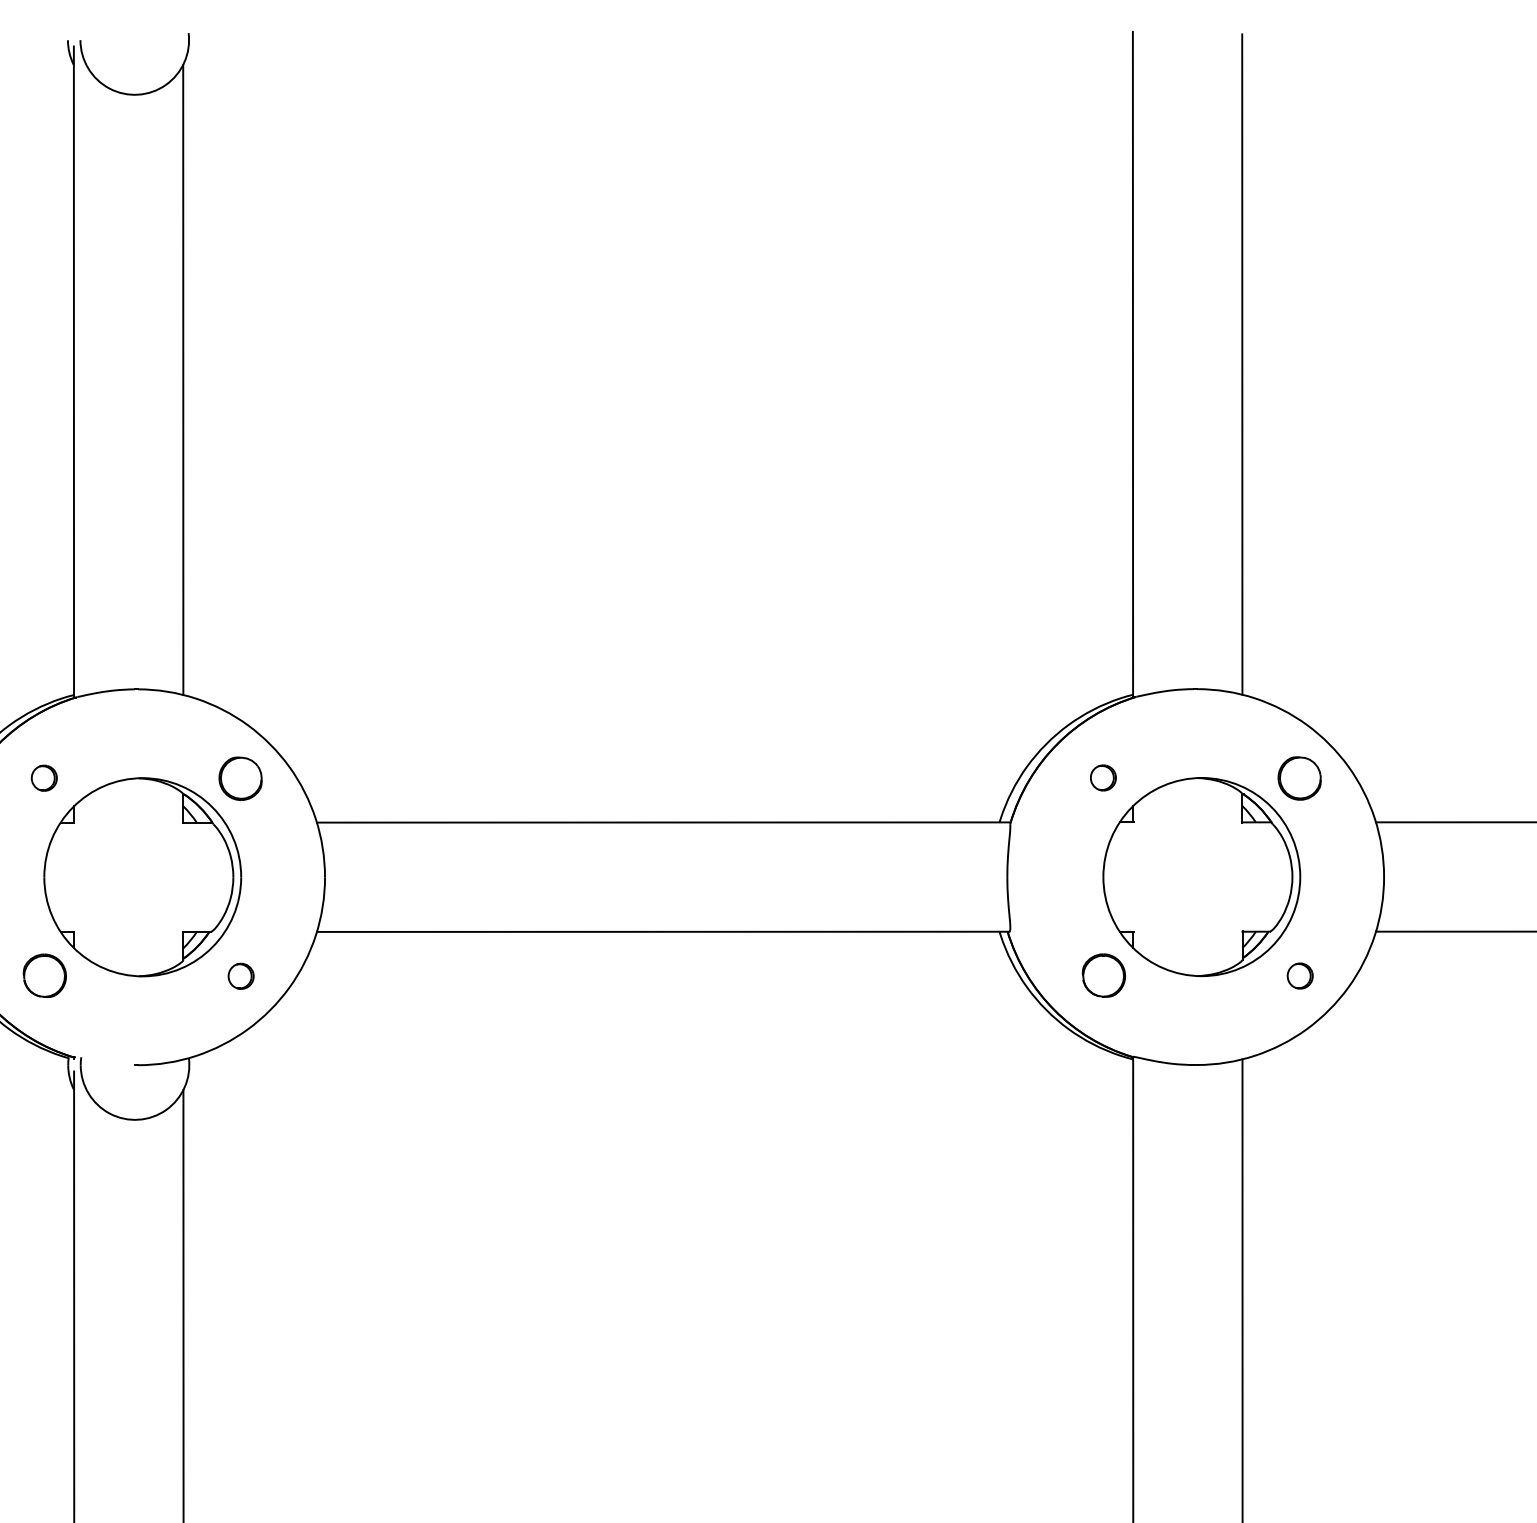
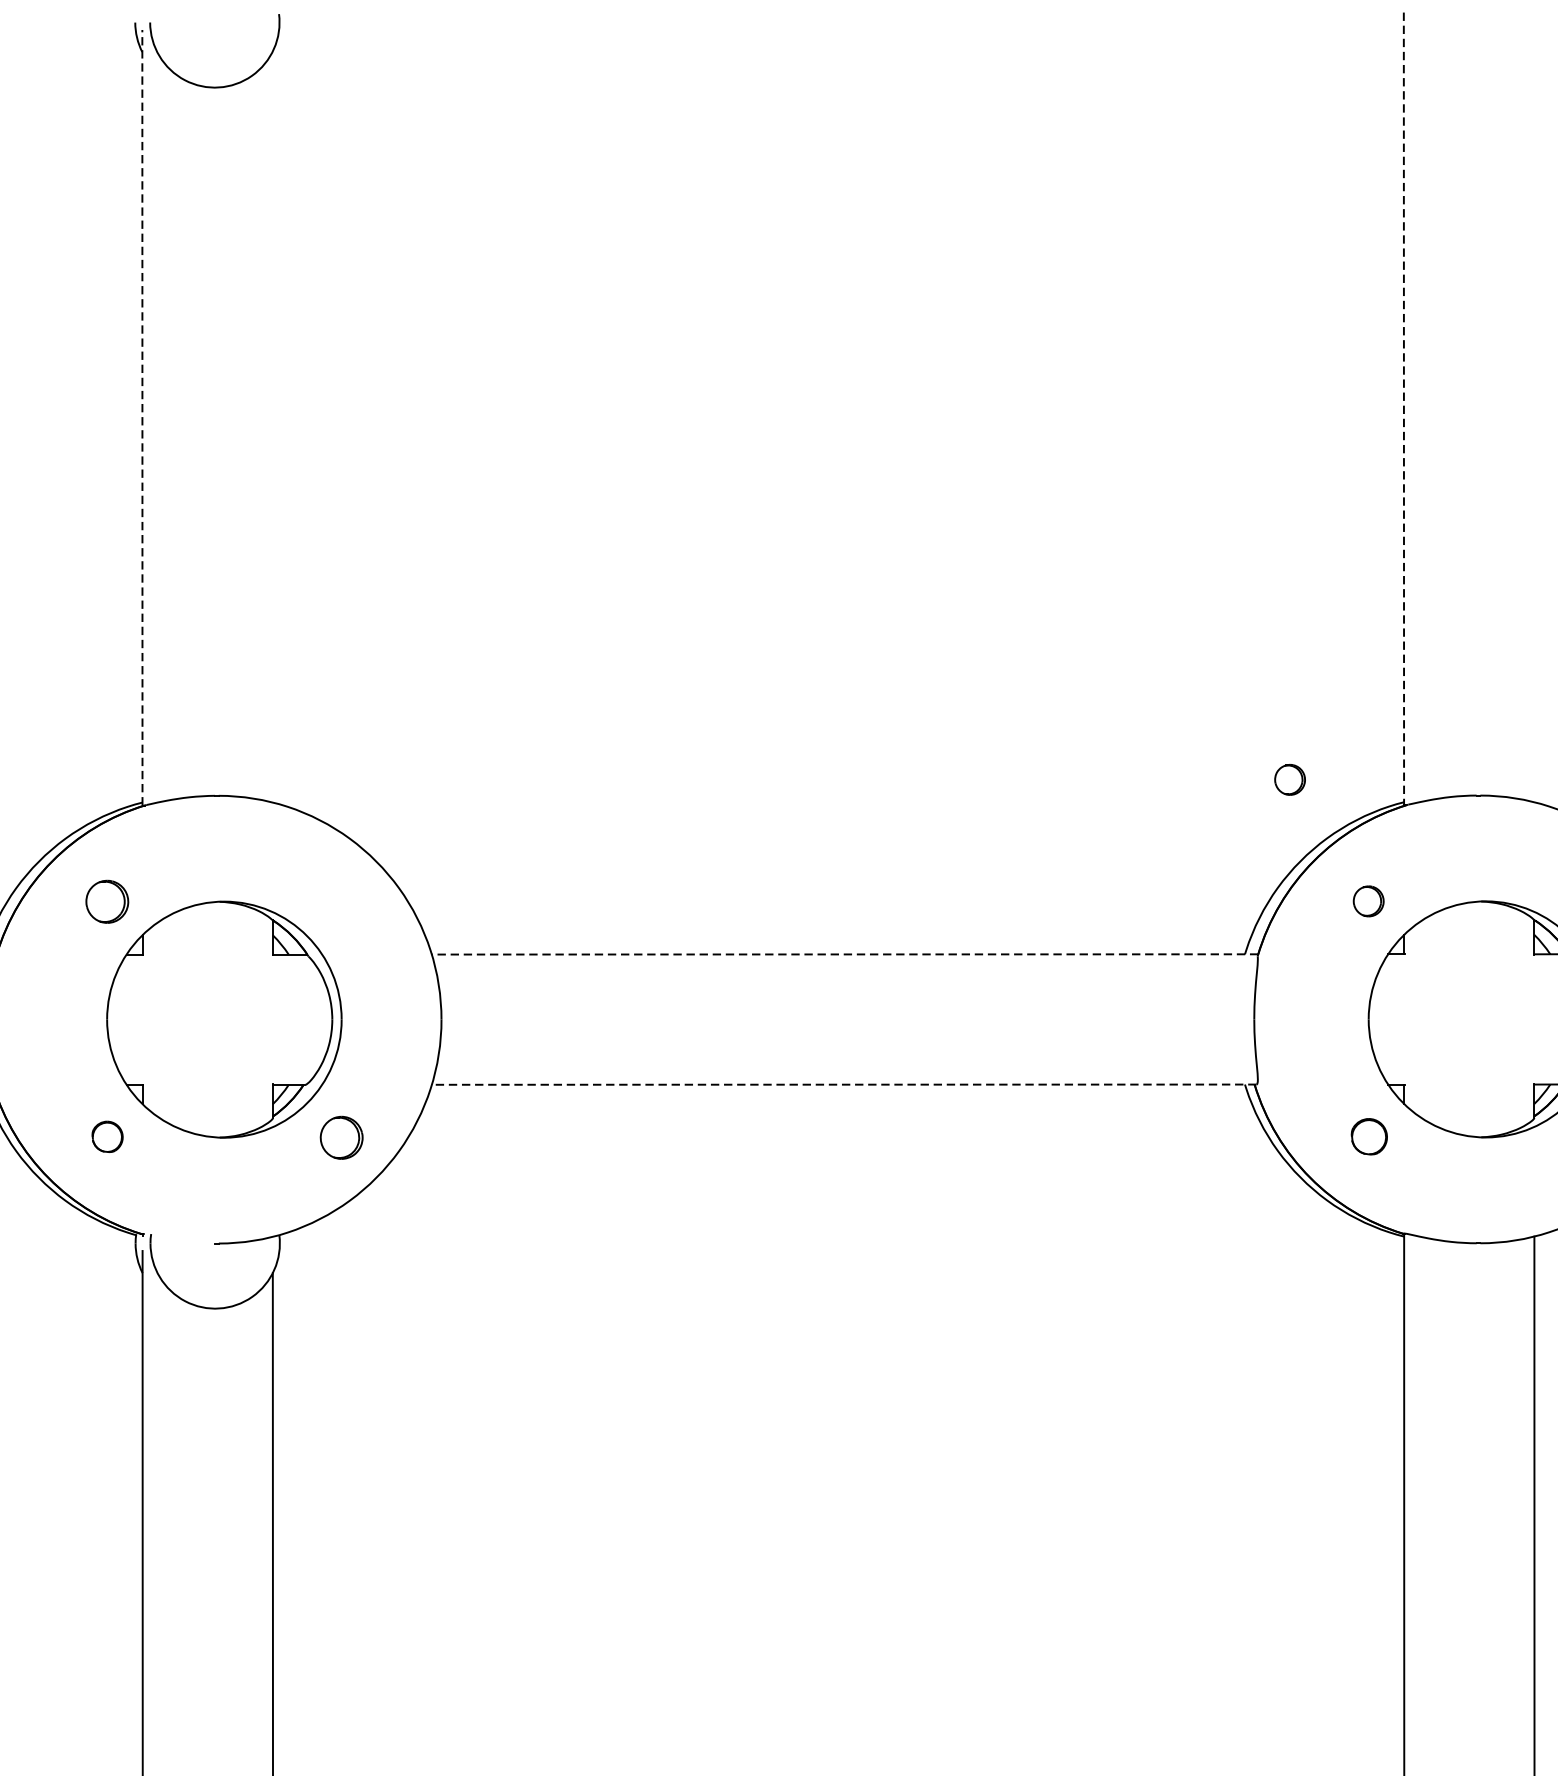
line: (1132, 364) -> (1403, 408), solid -> dashed
line: (1242, 364) -> (1534, 408), removed
line: (73, 371) -> (141, 417), solid -> dashed
line: (183, 379) -> (272, 426), removed
part: (1037, 675) -> (1290, 779), added
part: (43, 777) -> (106, 900), size x1.4
part: (240, 778) -> (340, 902), removed
line: (663, 822) -> (844, 954), solid -> dashed
line: (662, 931) -> (843, 1084), solid -> dashed
part: (44, 975) -> (107, 1136), size x0.6
part: (240, 975) -> (340, 1136), size x1.4
part: (1103, 975) -> (1368, 1136), size x0.7

